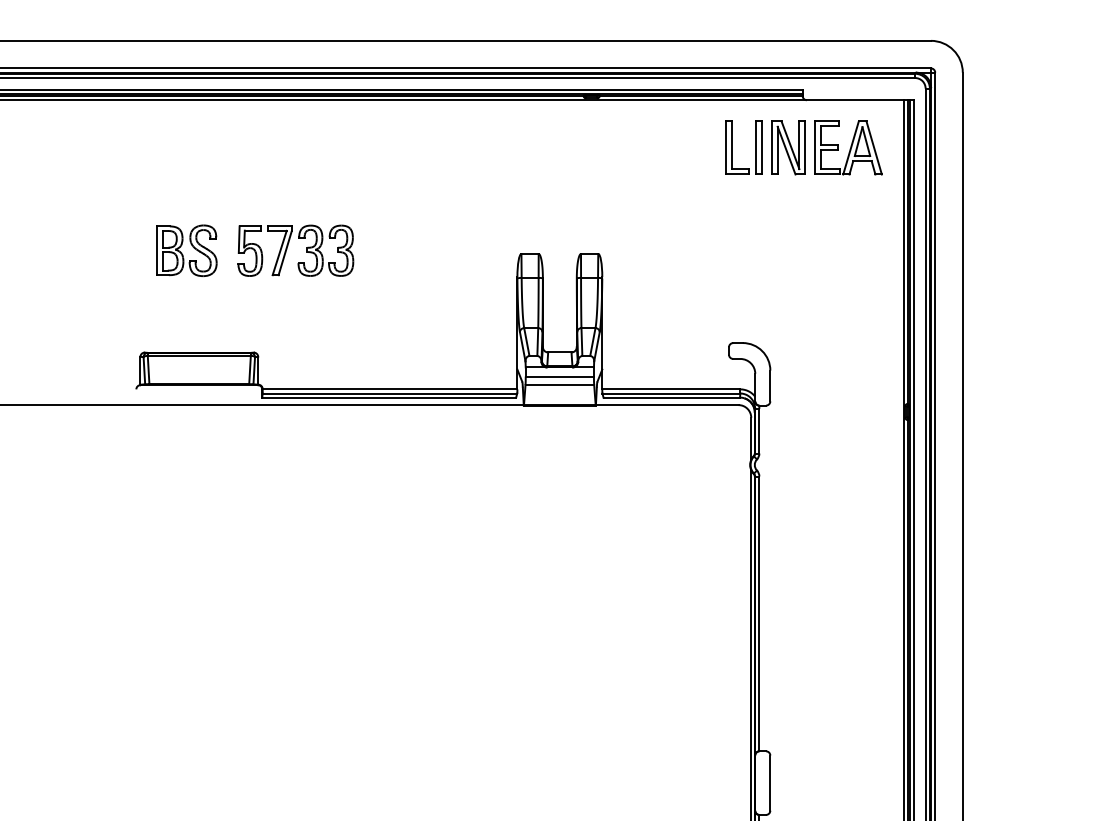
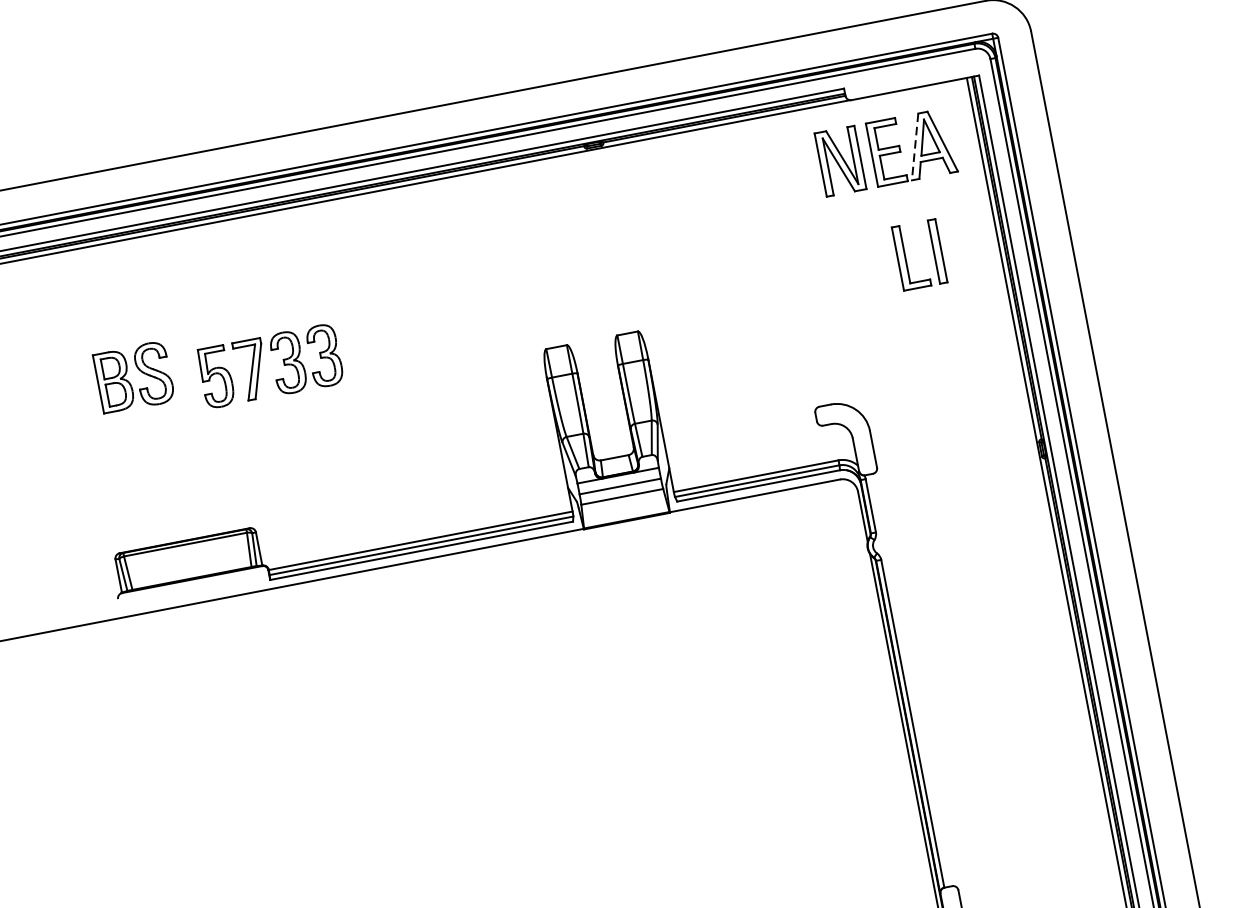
part: (732, 147) -> (905, 257), moved
line: (851, 147) -> (915, 146), solid -> dashed
part: (288, 246) -> (260, 362), moved
part: (186, 250) -> (133, 377), moved

